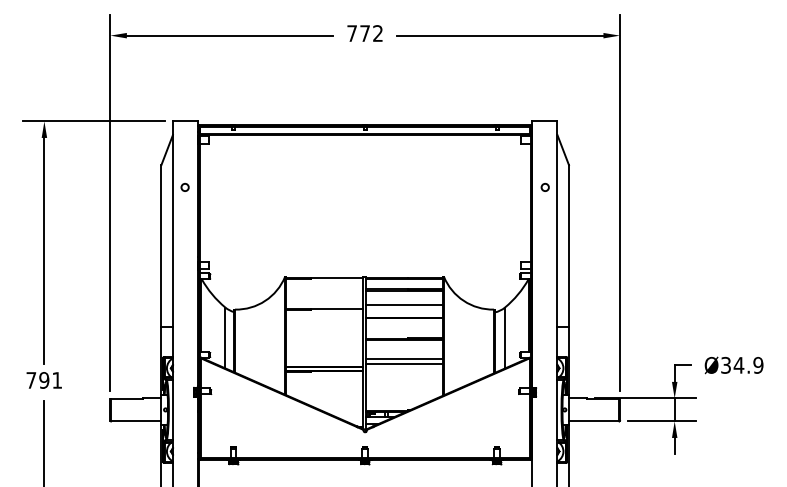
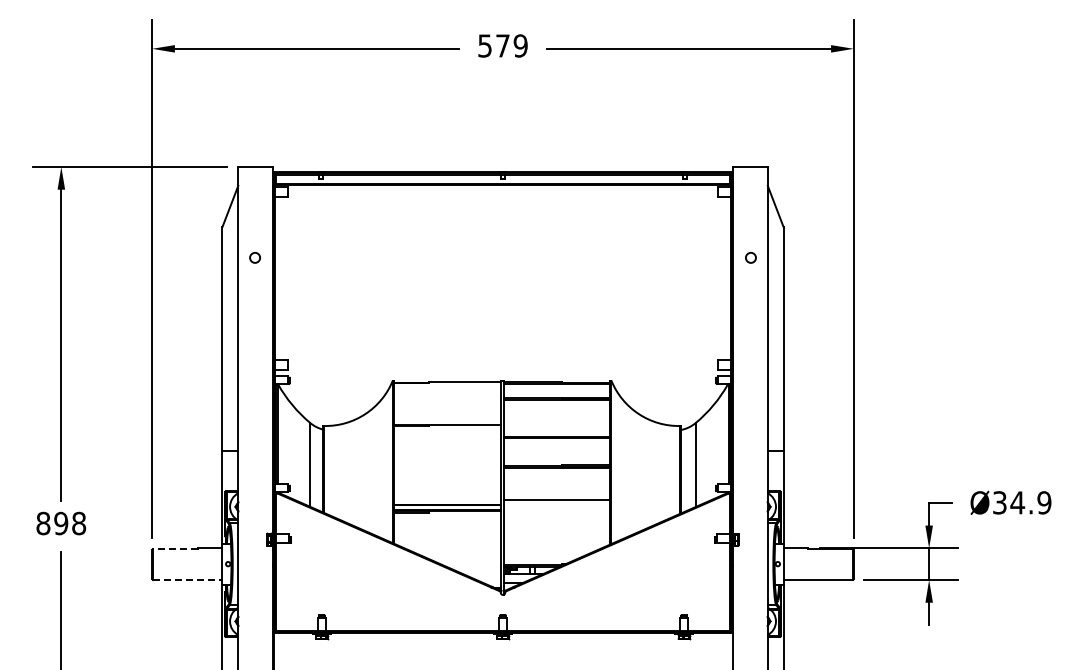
text: (364, 33) -> (502, 45), 772 -> 579
line: (404, 304) -> (556, 419), removed
line: (404, 359) -> (556, 494), removed
text: (44, 380) -> (61, 523), 791 -> 898
line: (126, 398) -> (174, 548), solid -> dashed
line: (136, 421) -> (187, 580), solid -> dashed

